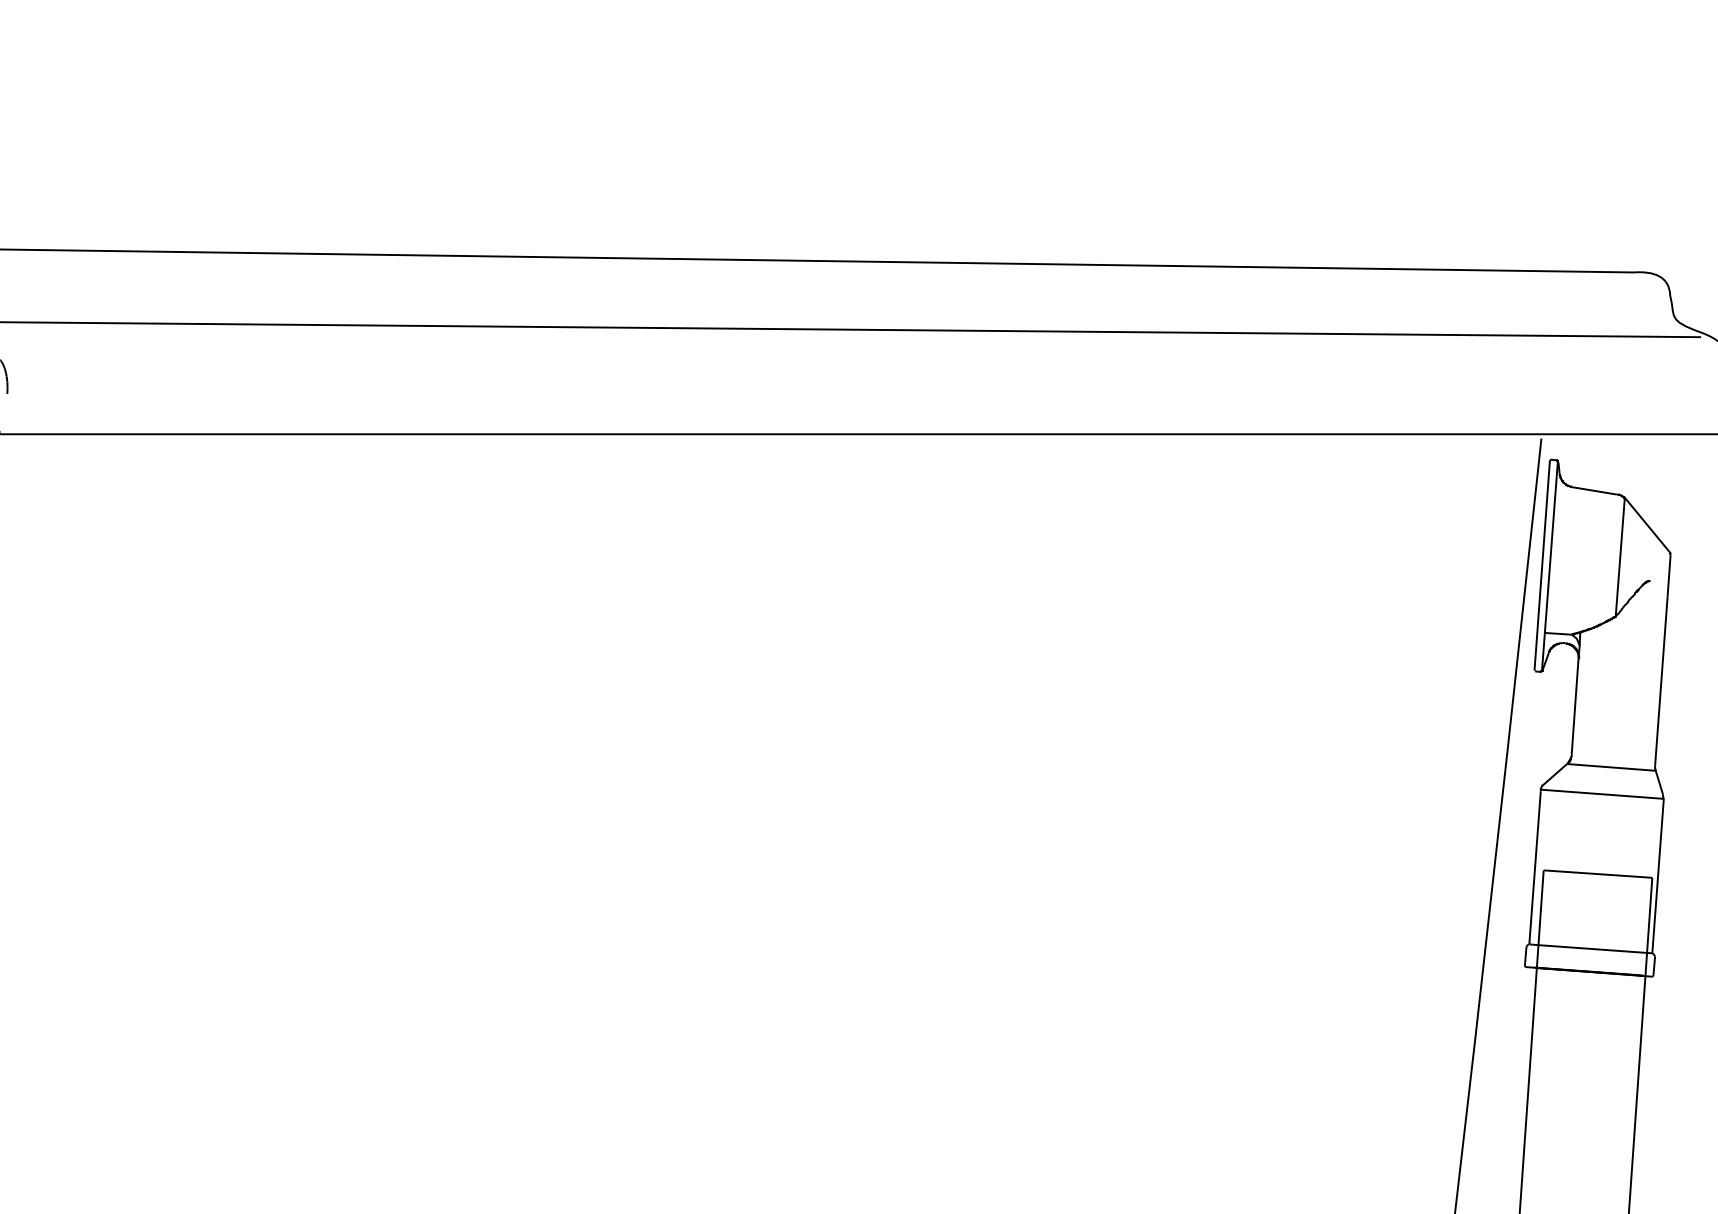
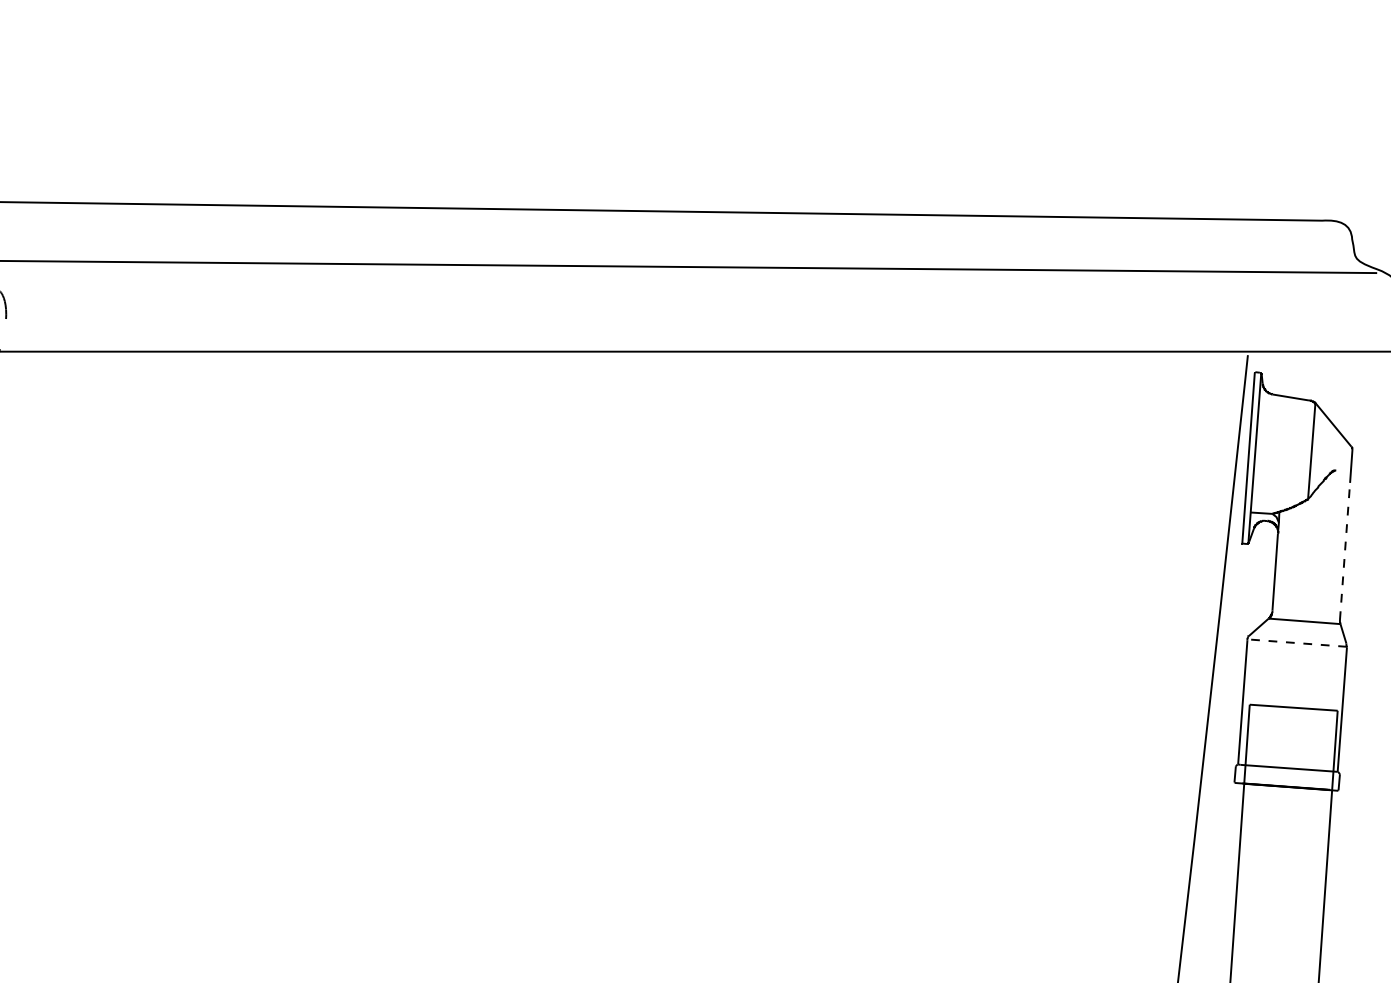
line: (1661, 681) -> (1345, 551), solid -> dashed
line: (1602, 794) -> (1297, 643), solid -> dashed

